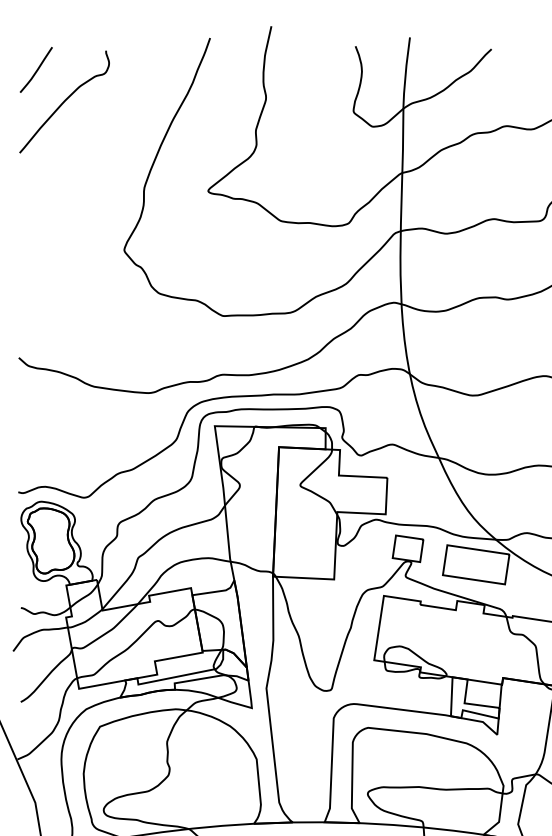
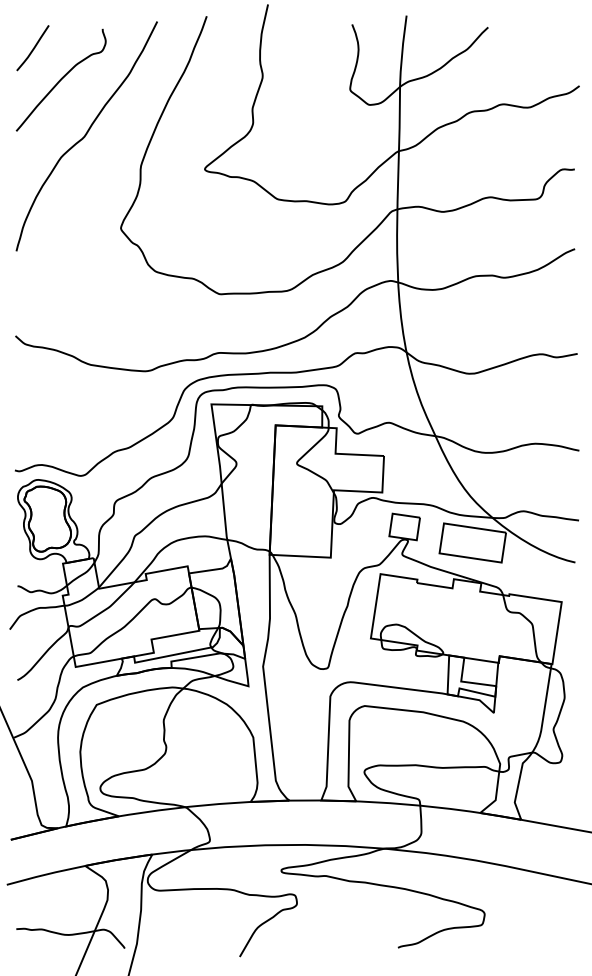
curve: (89, 157) -> (86, 135), added

